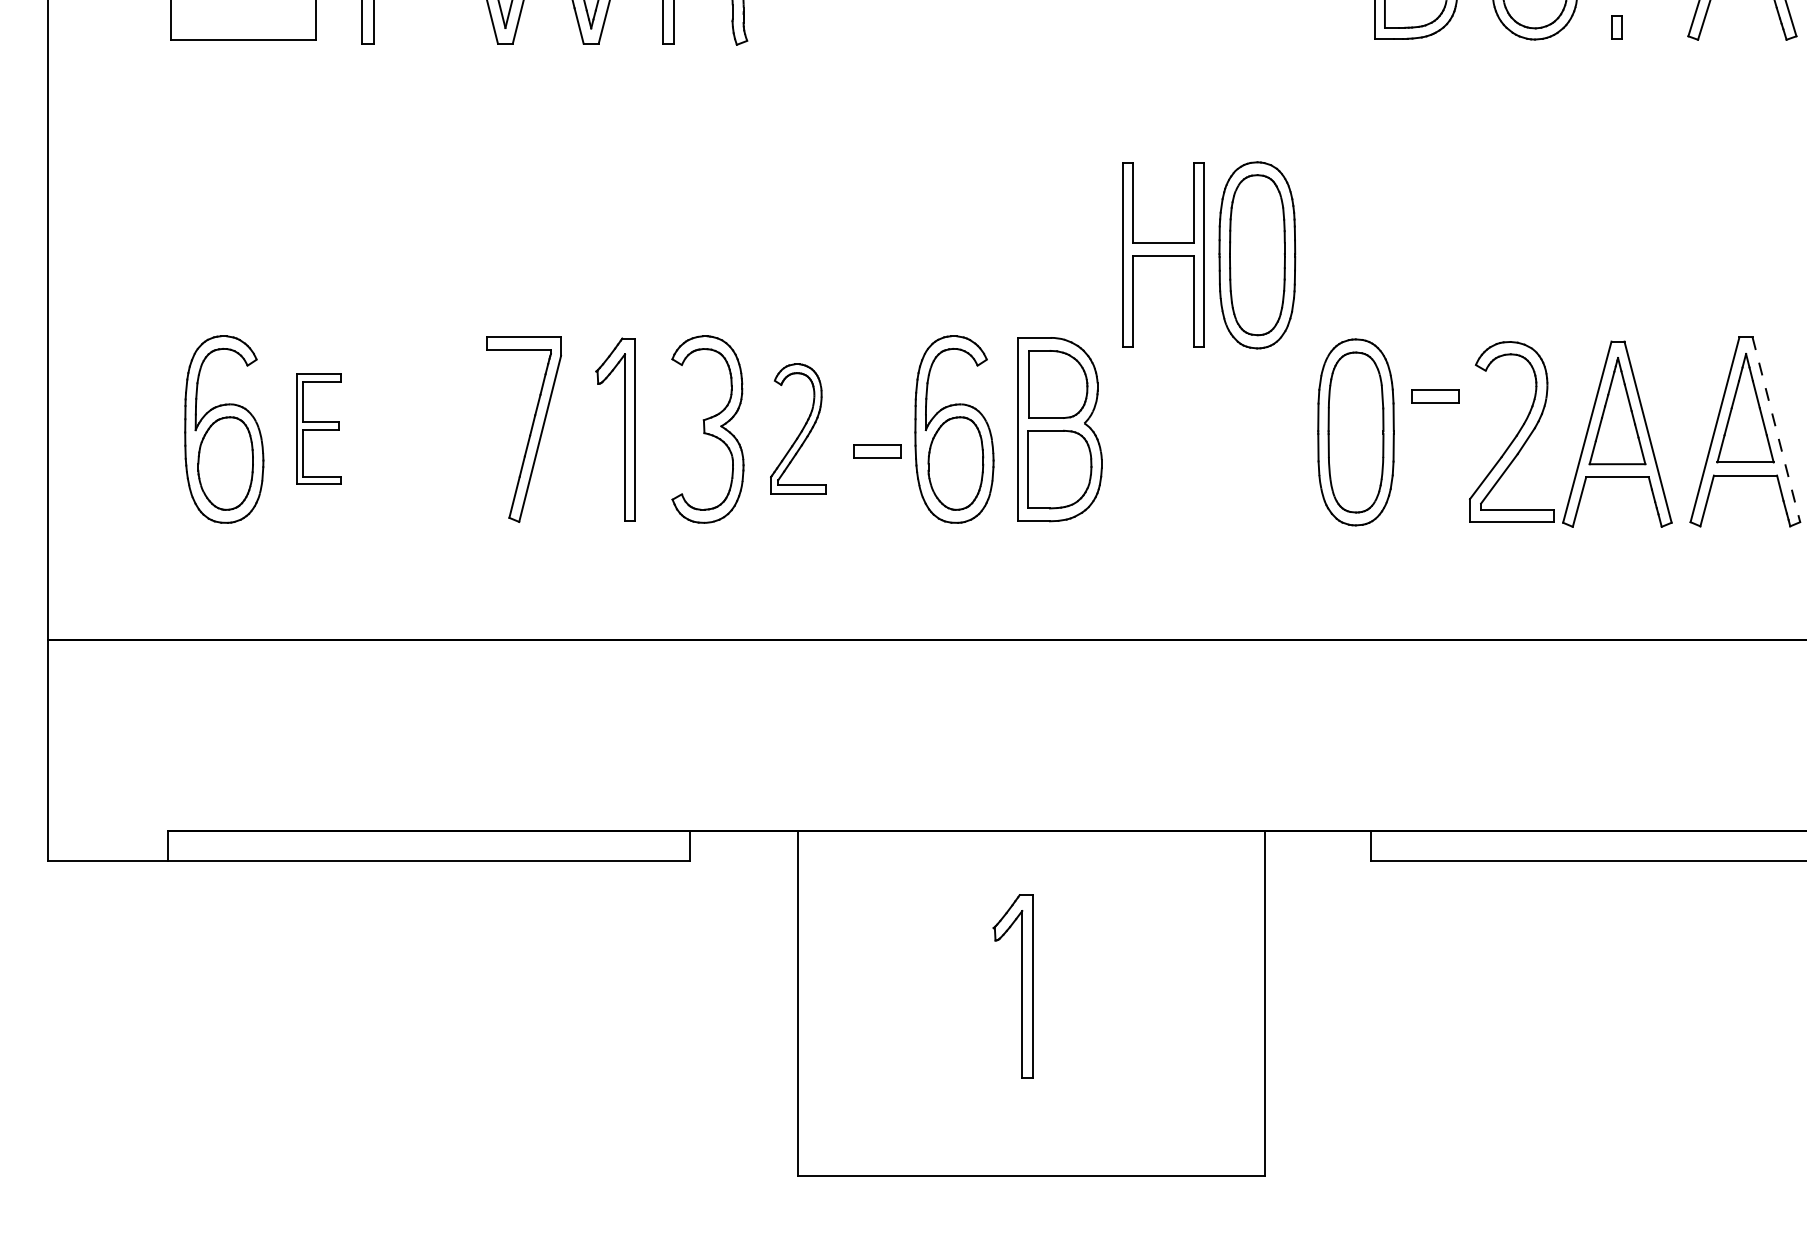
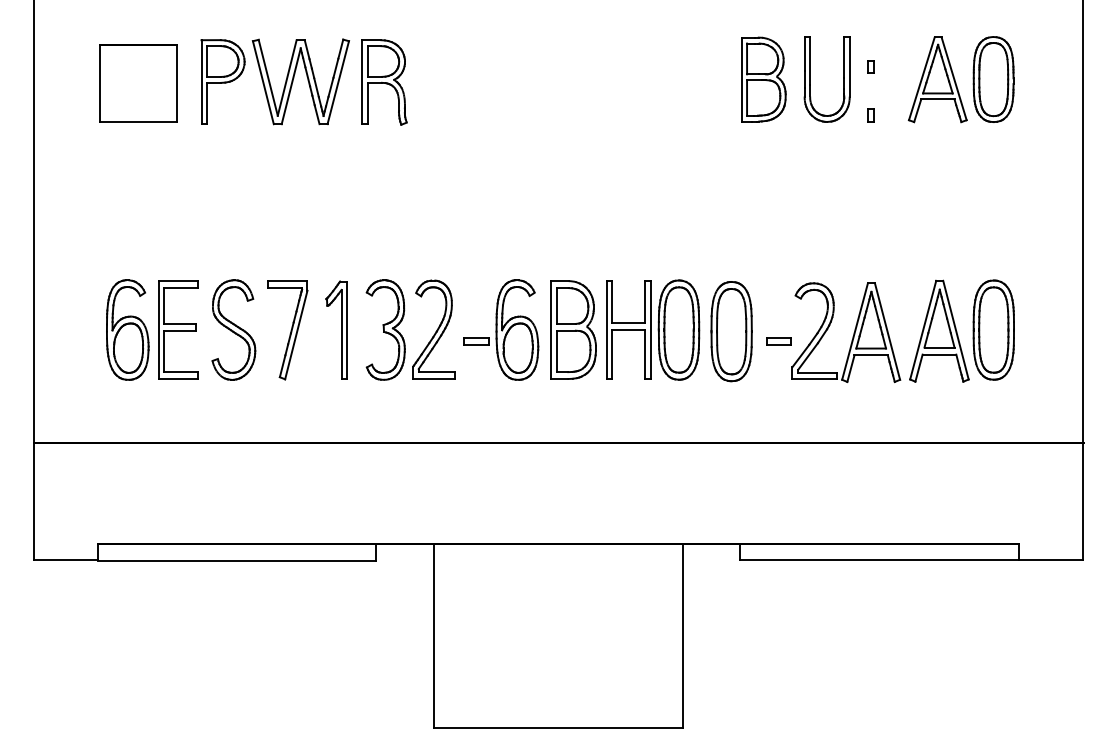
part: (1209, 254) -> (653, 329), moved
part: (1434, 396) -> (778, 341), moved
part: (319, 428) -> (178, 329), size x1.67
part: (422, 428) -> (233, 329), added
part: (797, 428) -> (433, 329), size x1.43
line: (1775, 430) -> (955, 330), dashed -> solid
part: (1012, 985) -> (548, 626), removed

